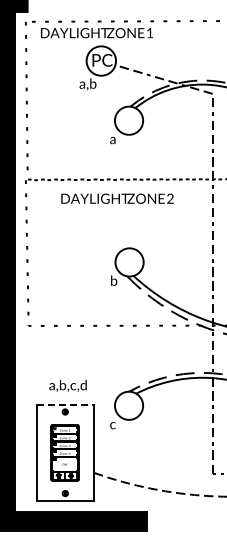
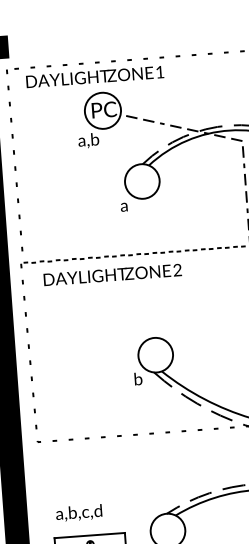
text: (117, 198) -> (112, 274), moved
text: (67, 385) -> (78, 512), moved
line: (65, 404) -> (89, 535), dashed -> solid

